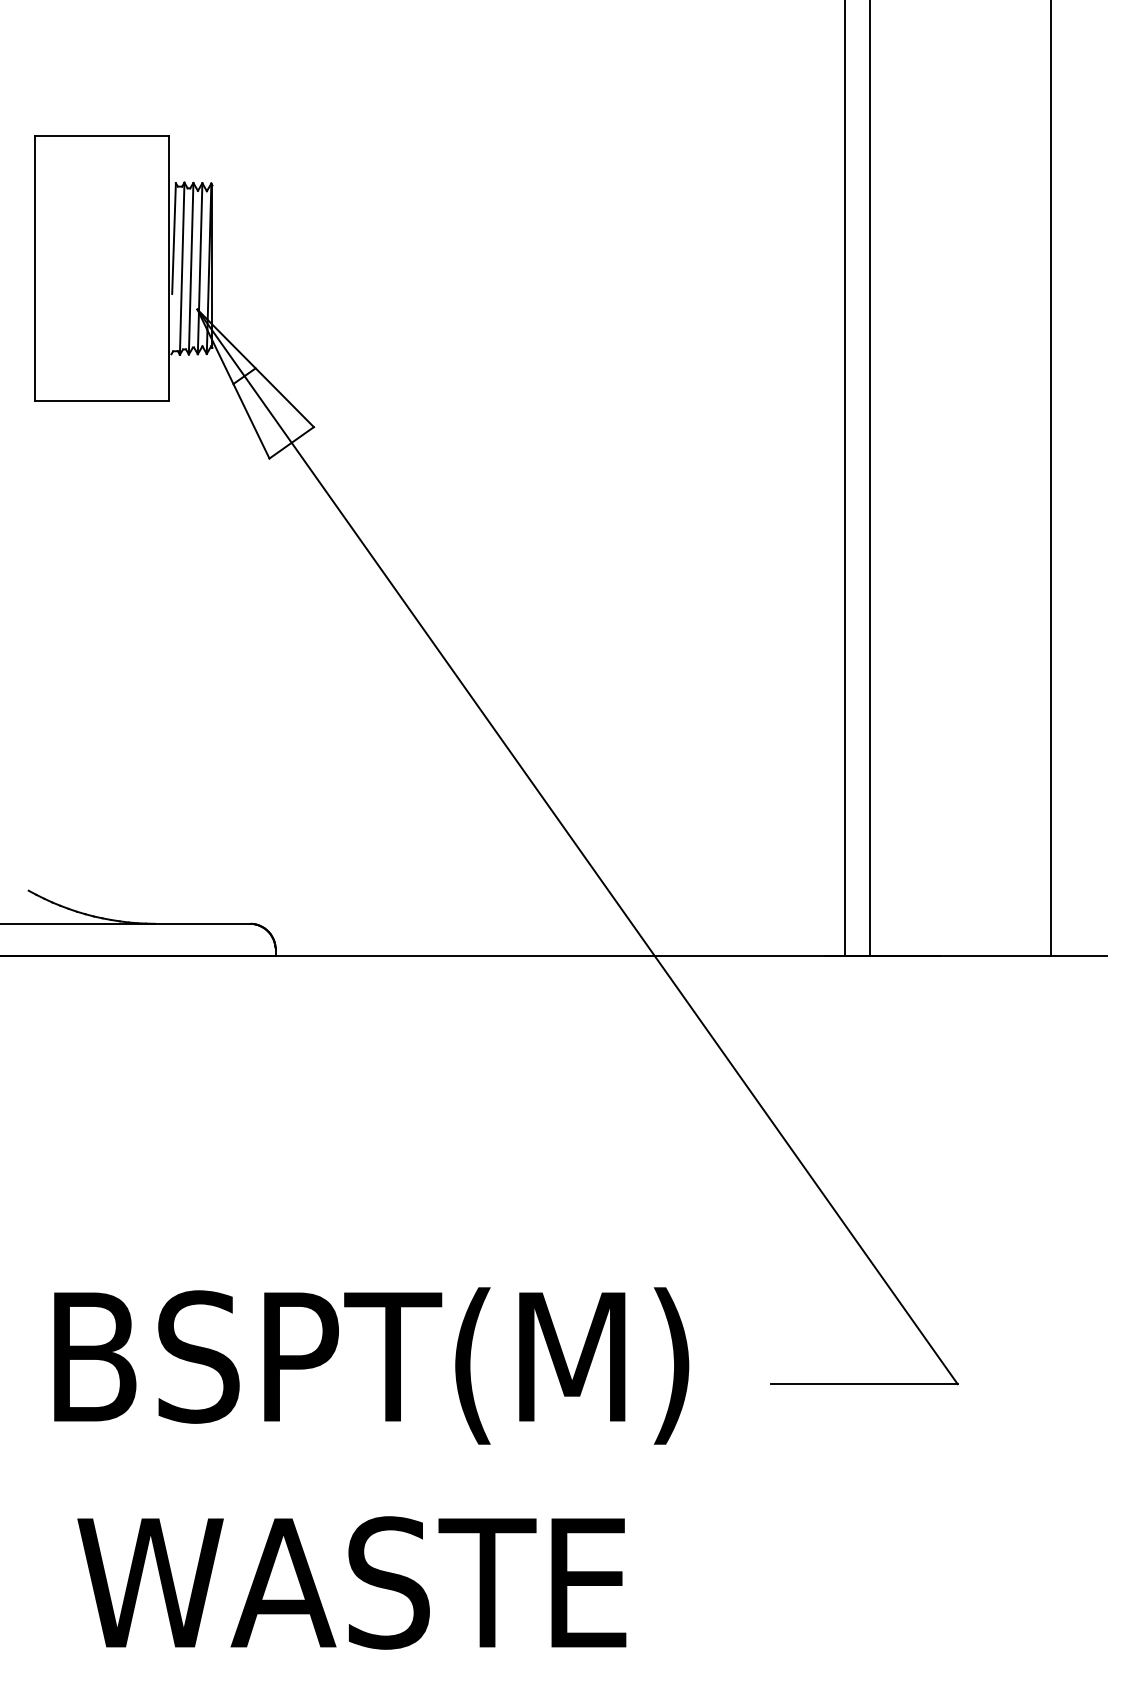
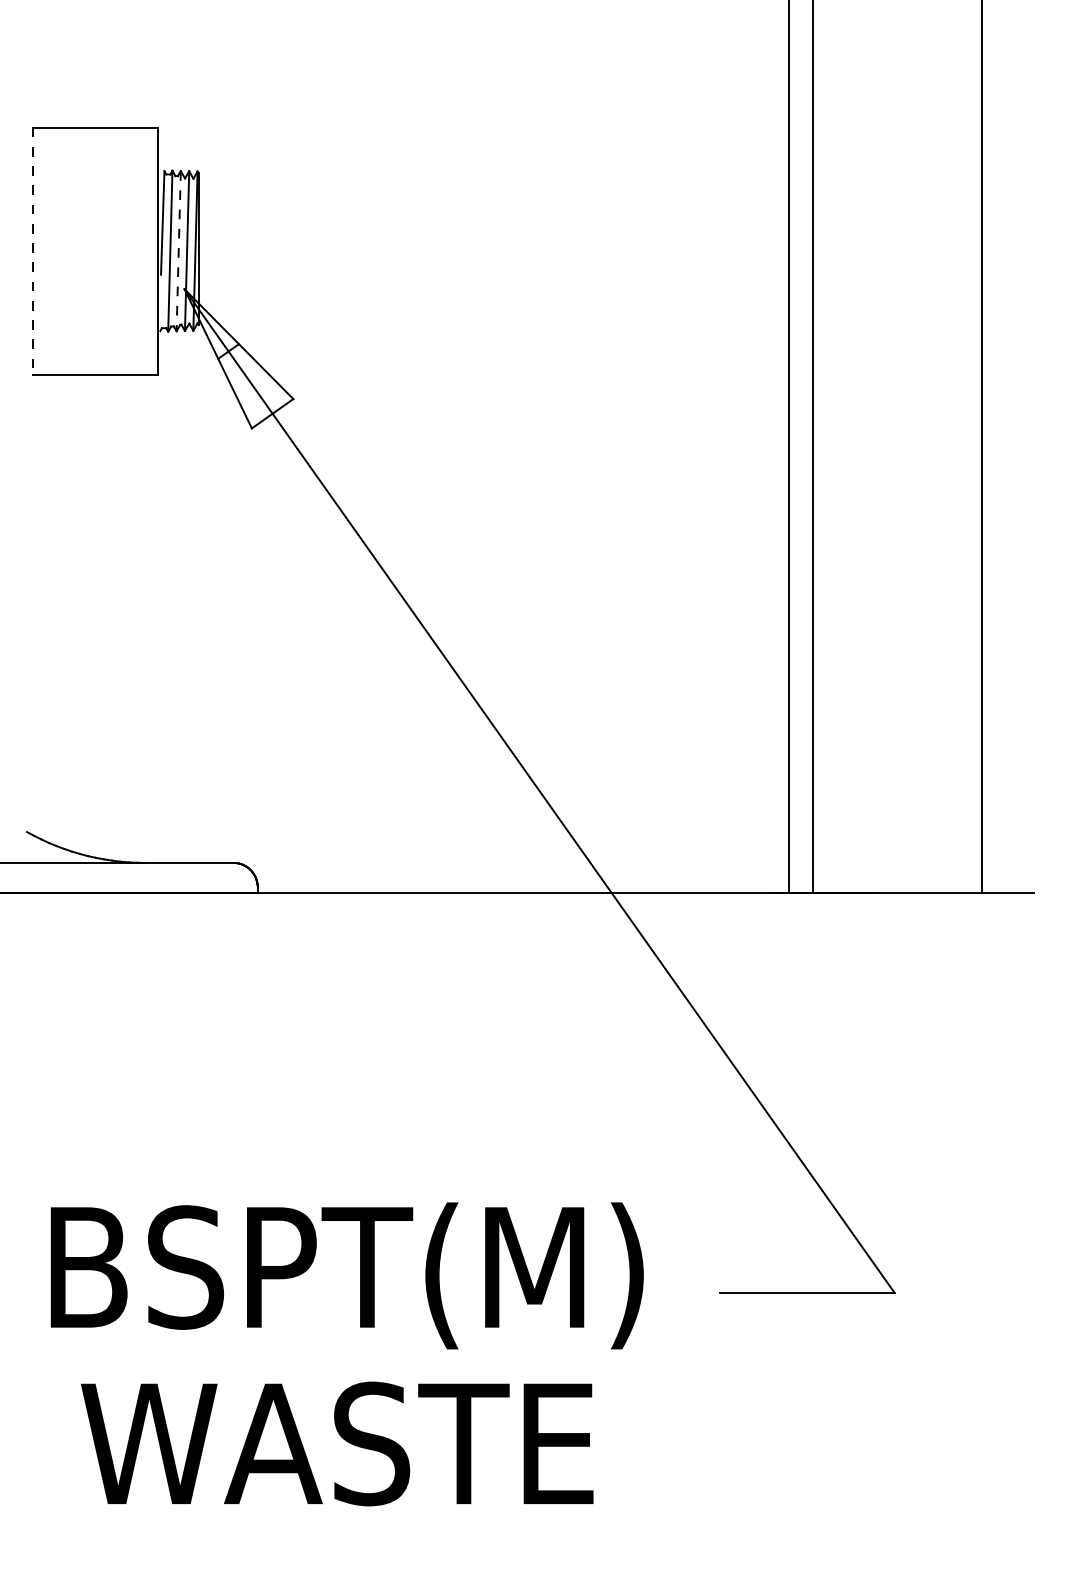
line: (191, 268) -> (179, 250), solid -> dashed
line: (35, 269) -> (33, 251), solid -> dashed
text: (351, 1582) -> (336, 1443), moved

